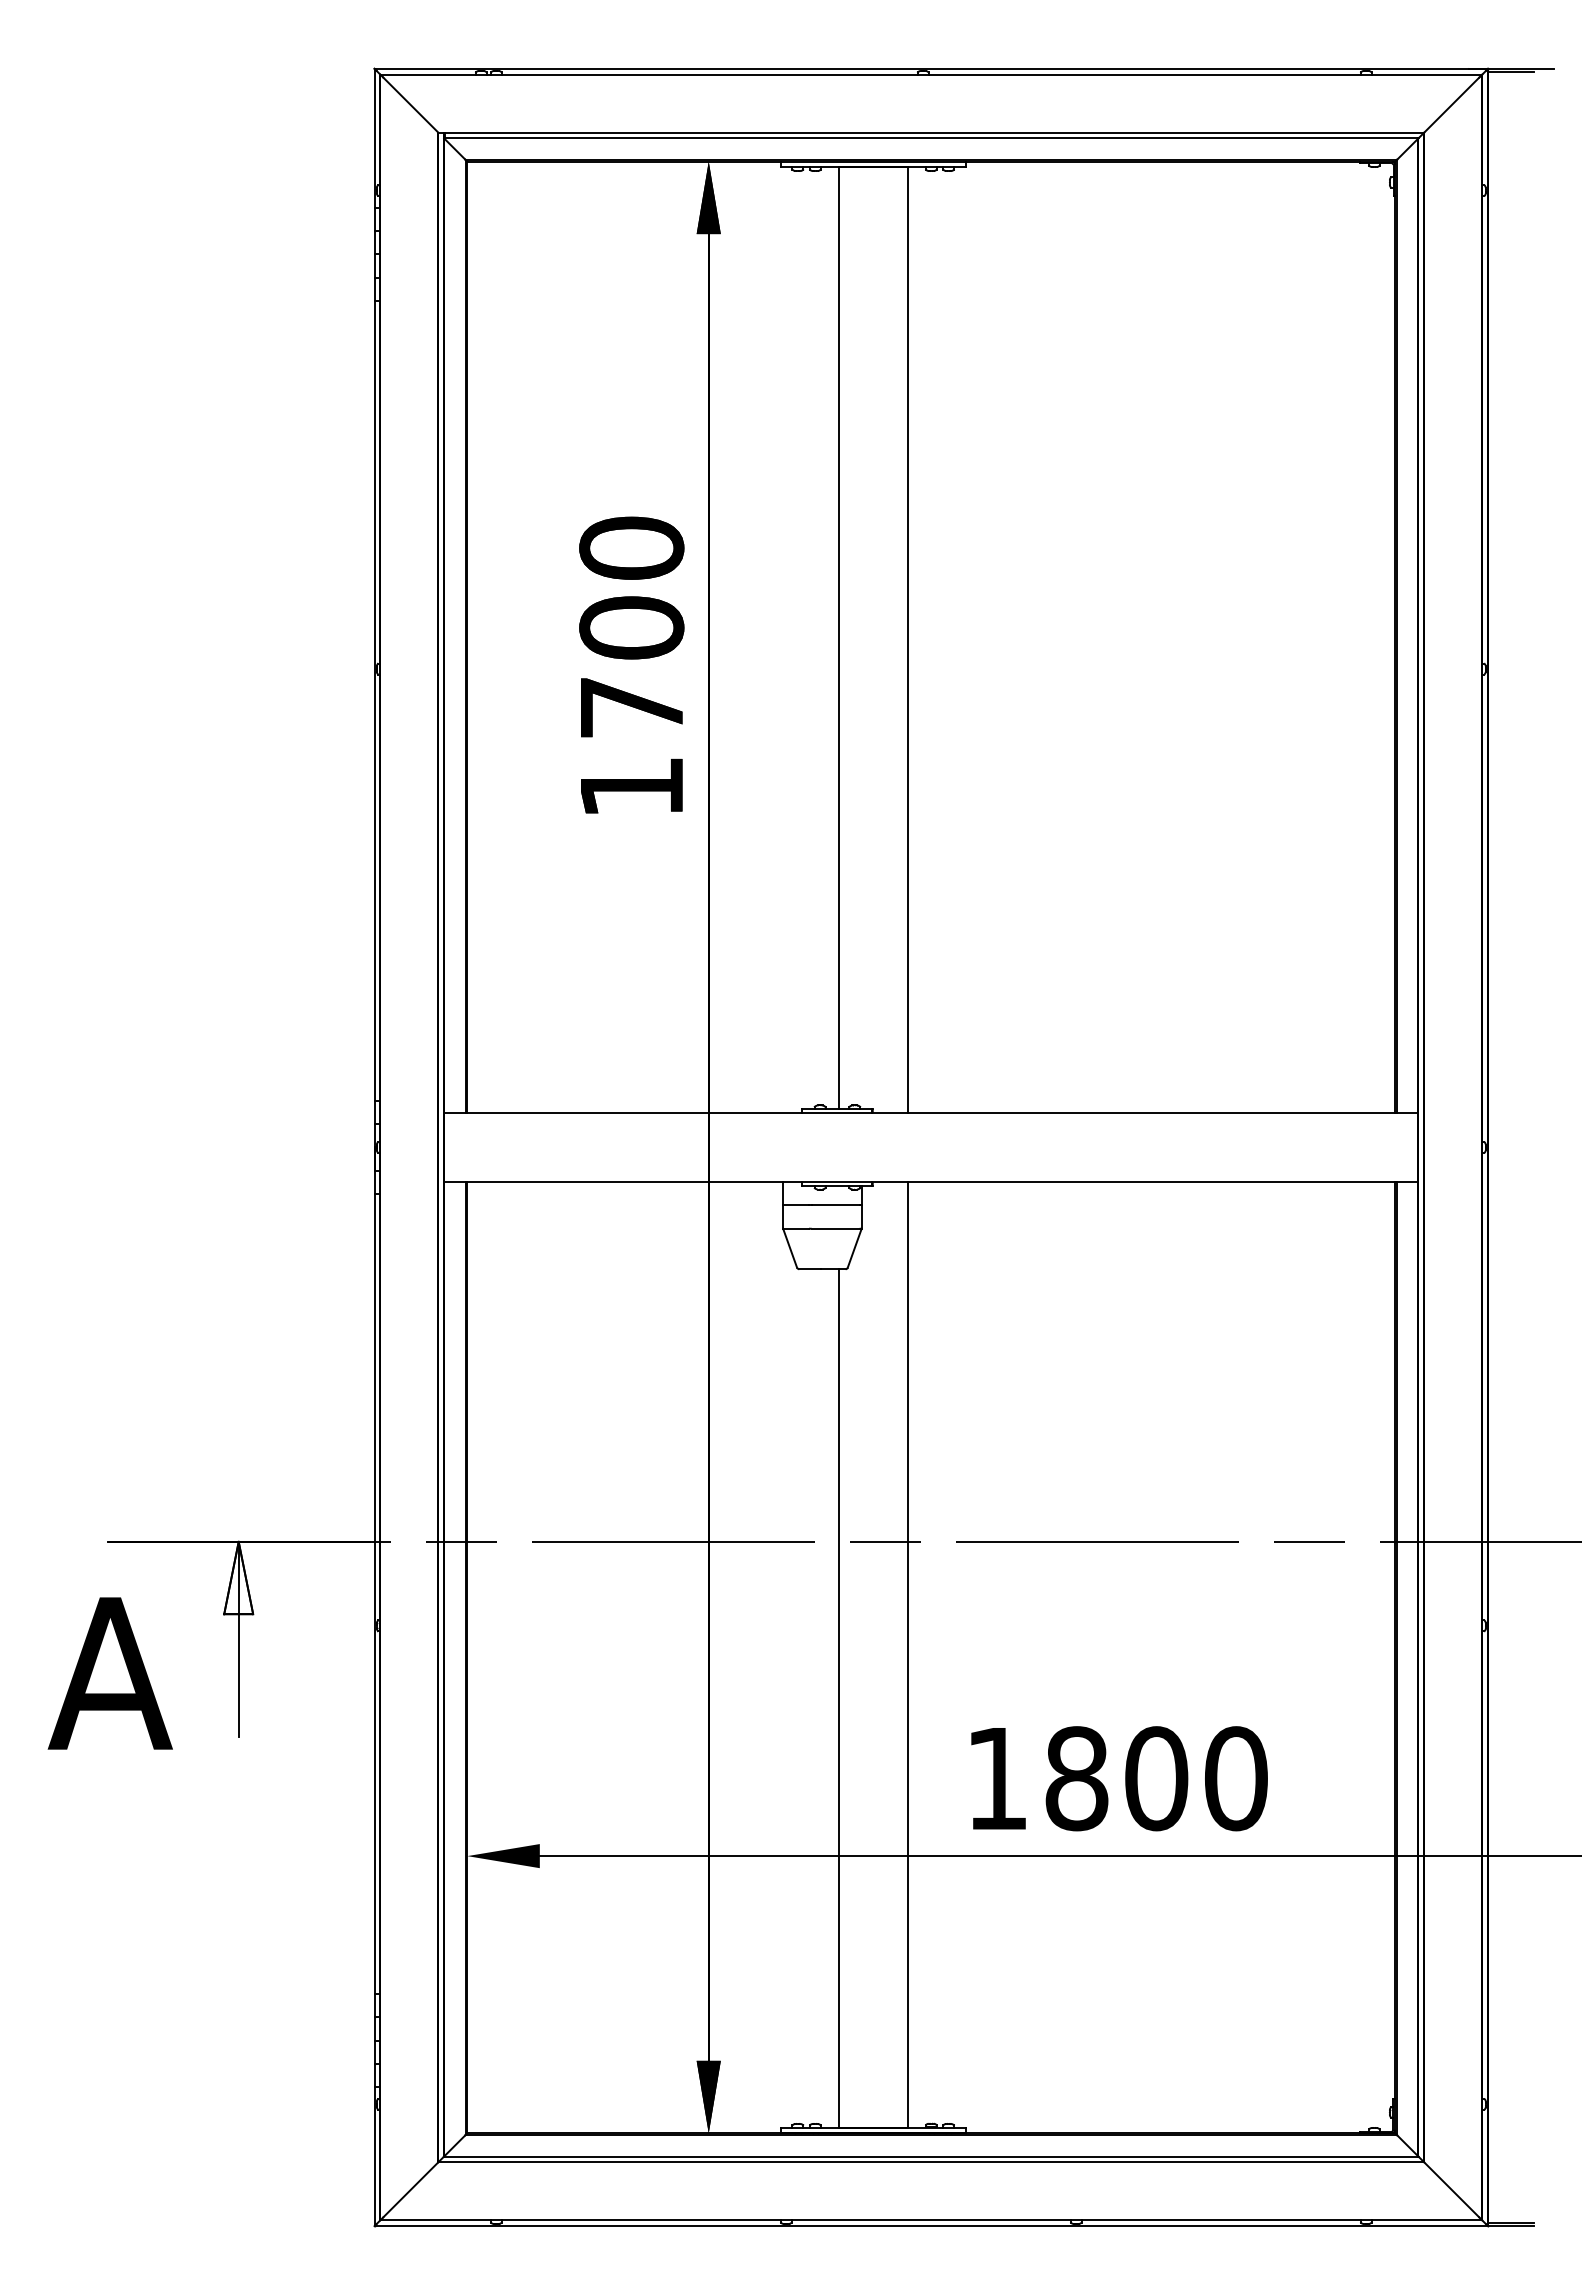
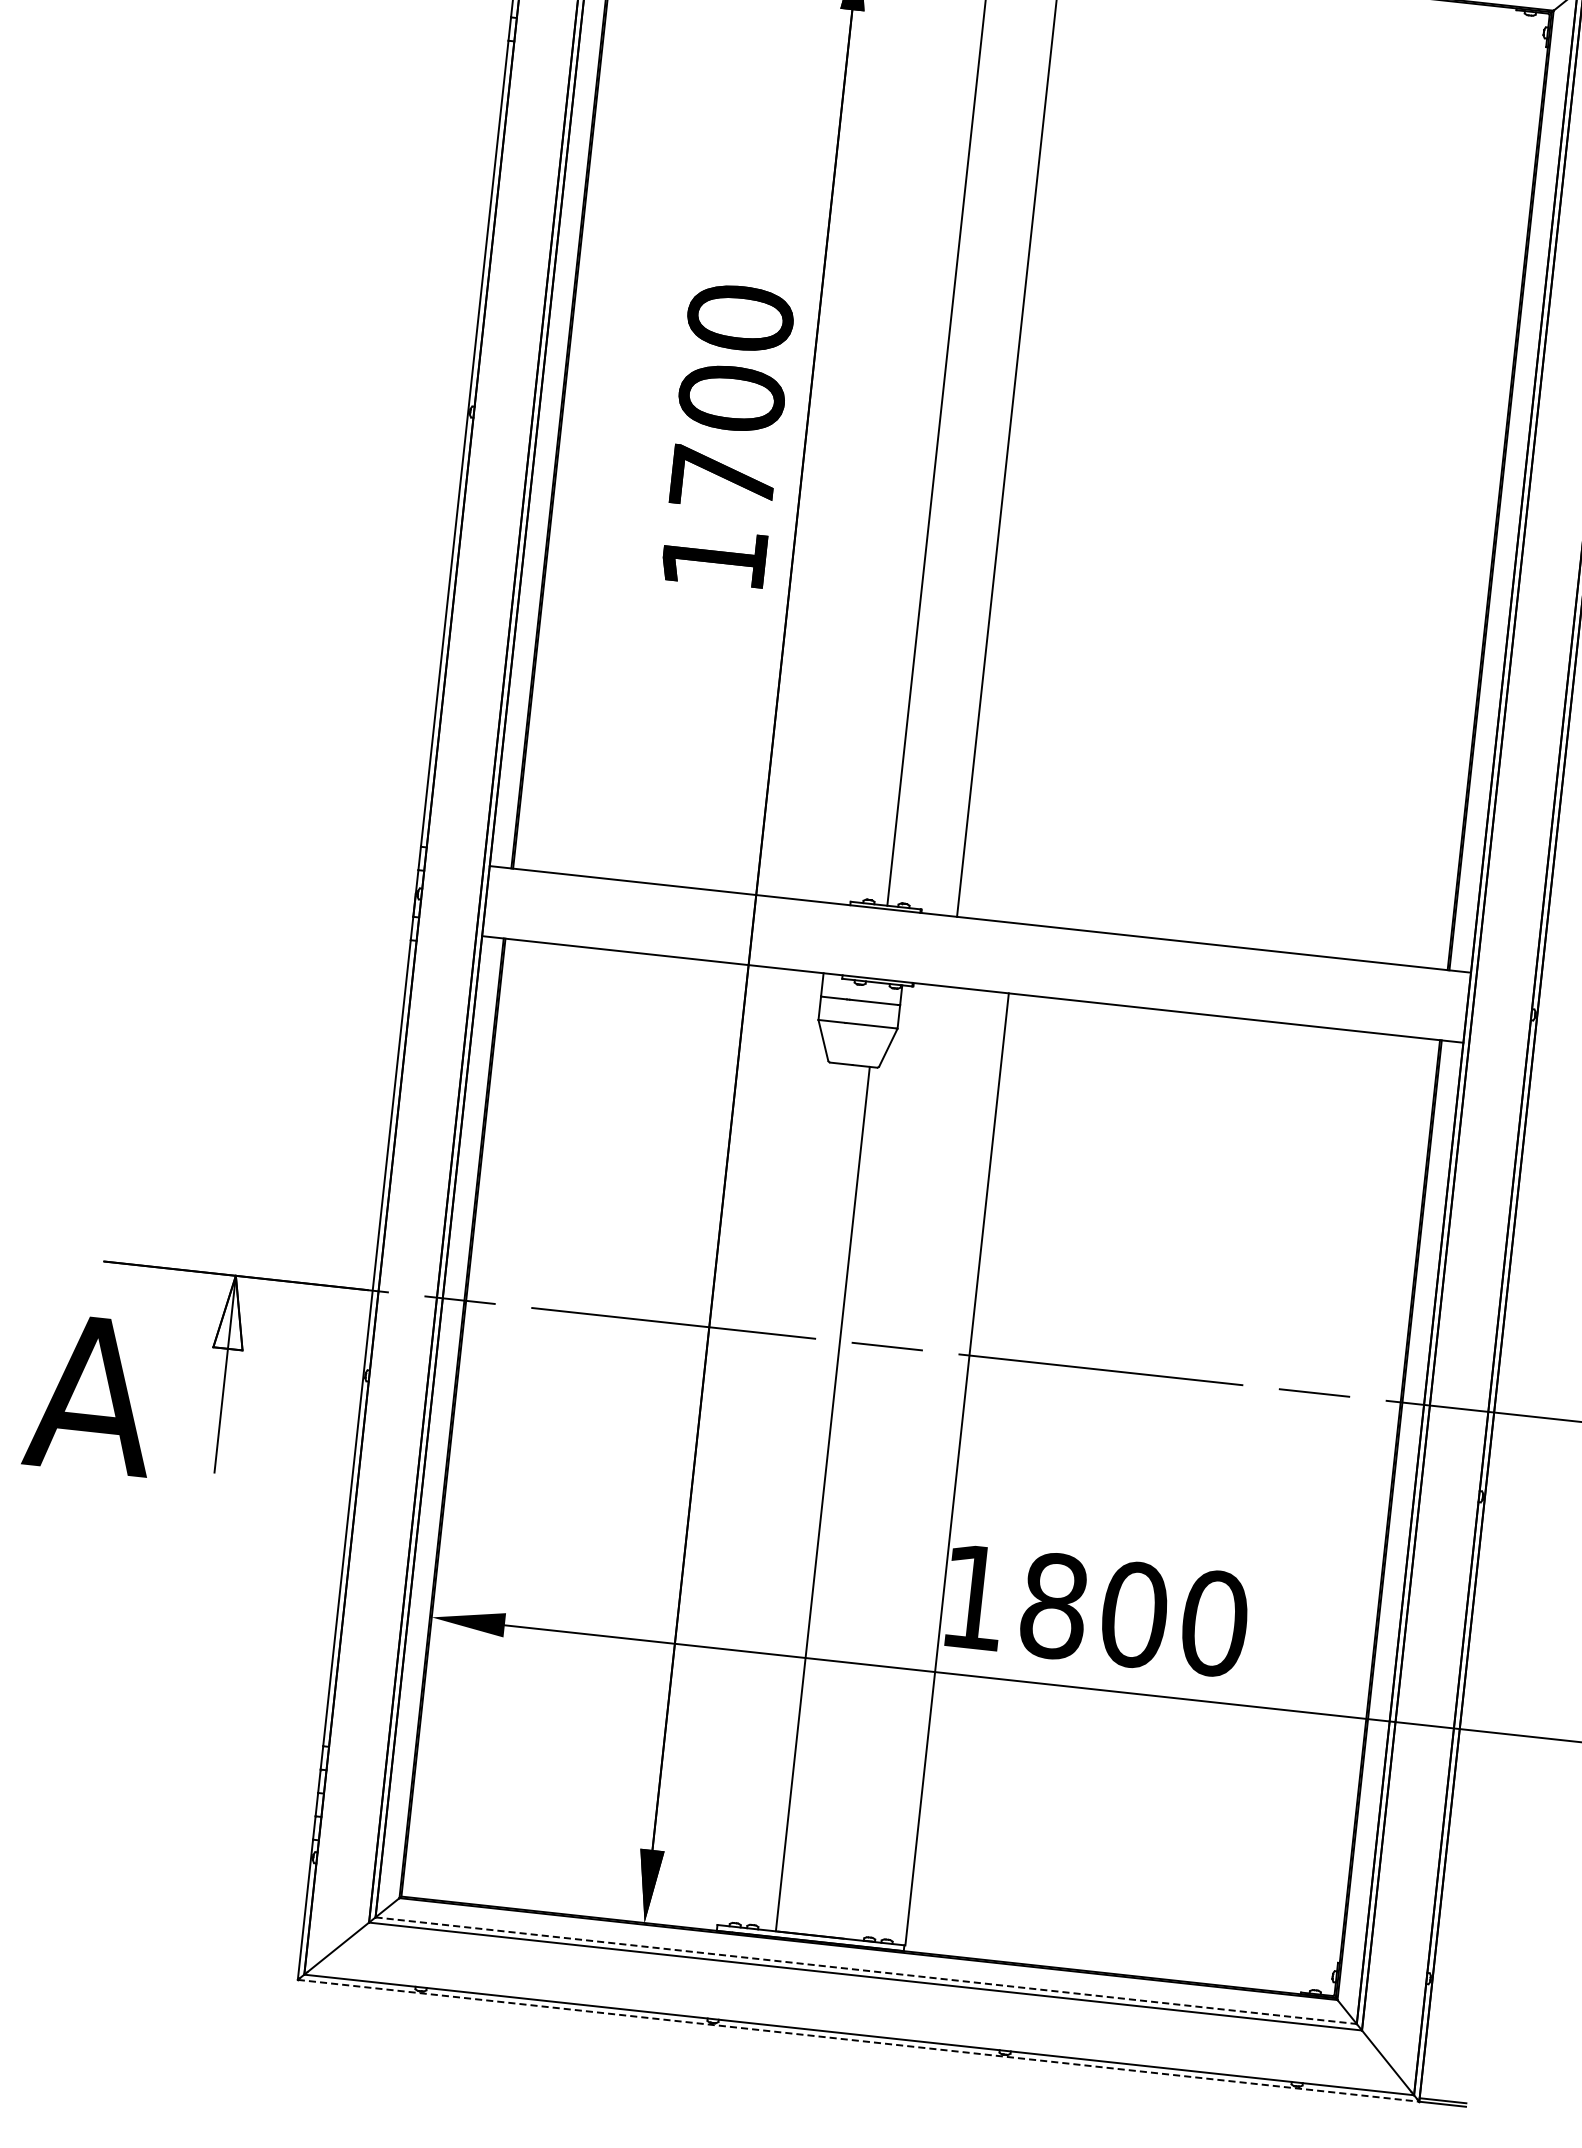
line: (908, 1654) -> (957, 1469), moved
line: (931, 2156) -> (866, 1970), solid -> dashed
line: (931, 2226) -> (858, 2041), solid -> dashed

